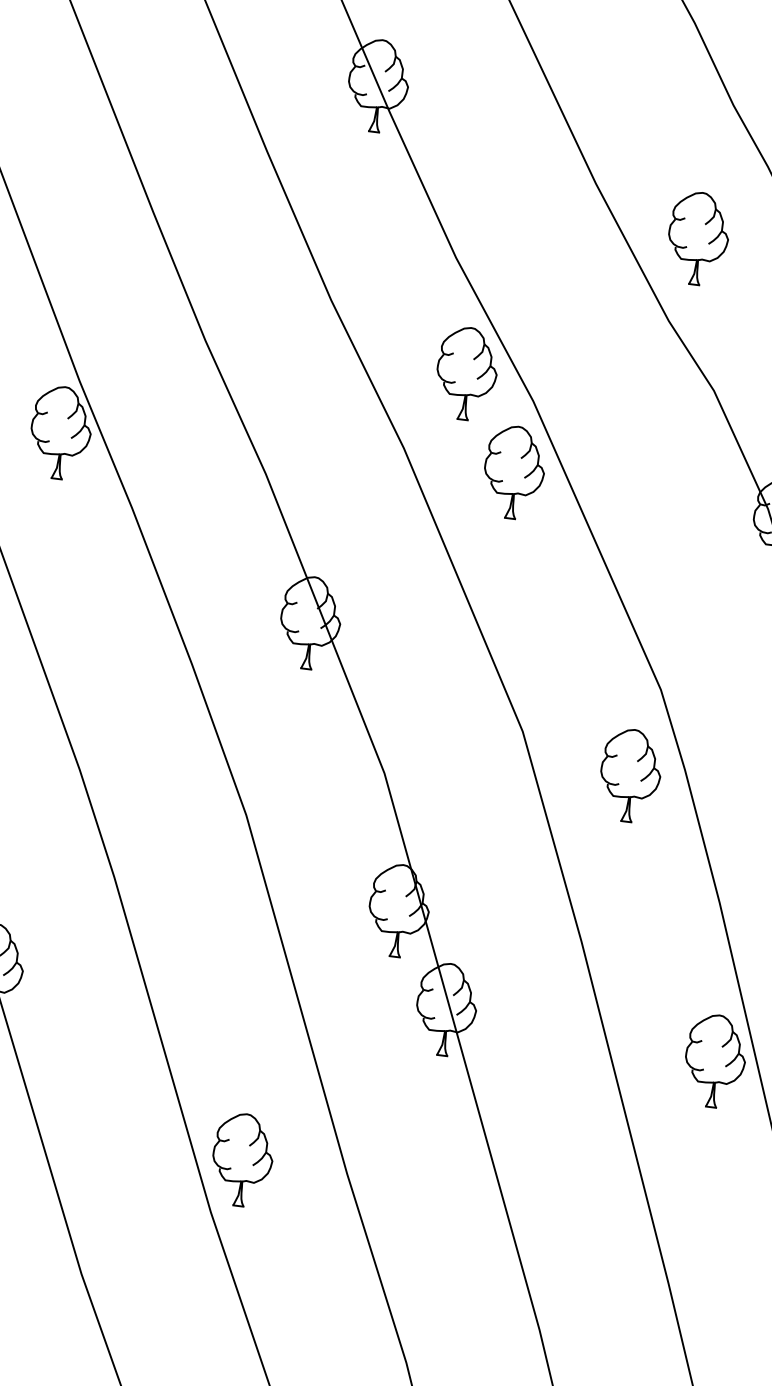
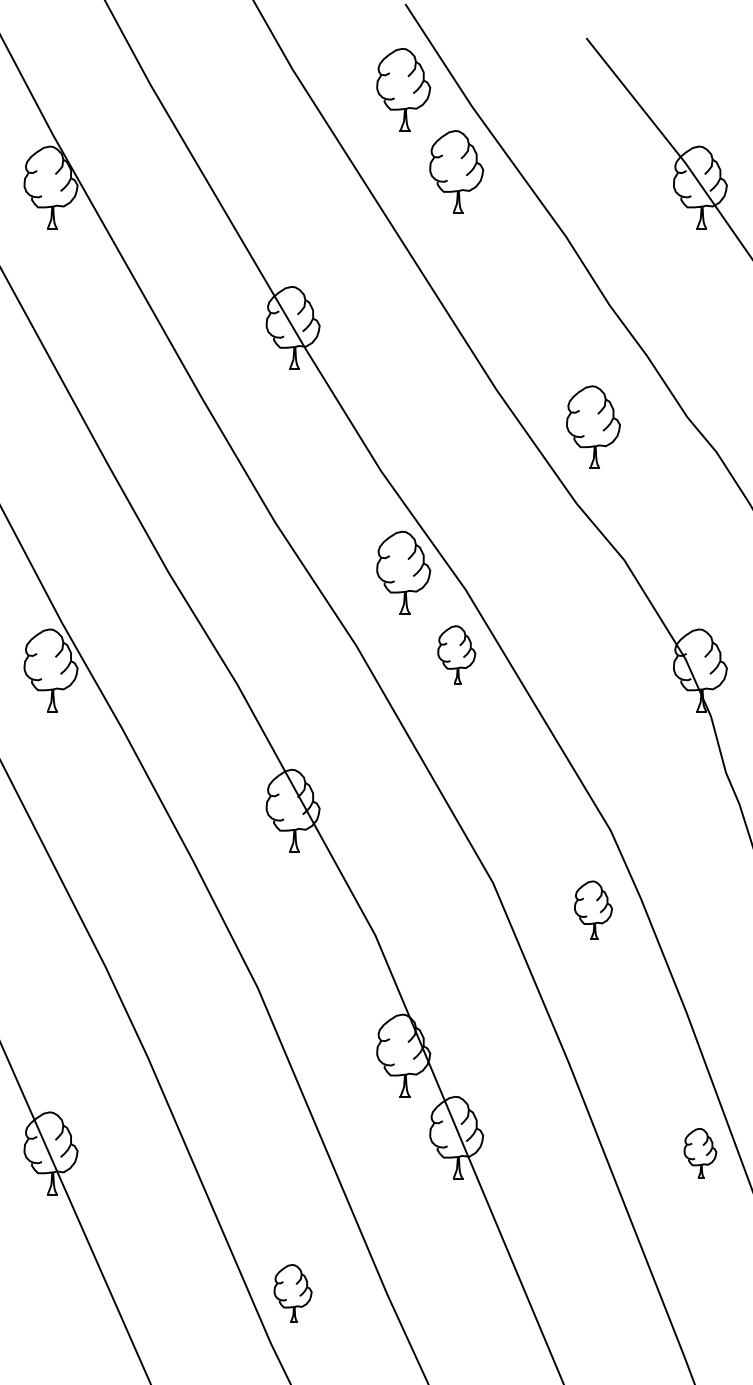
part: (514, 472) -> (456, 654), size x0.7
part: (630, 774) -> (593, 909), size x0.7
part: (715, 1061) -> (700, 1153), size x0.6
part: (241, 1159) -> (292, 1293), size x0.7

